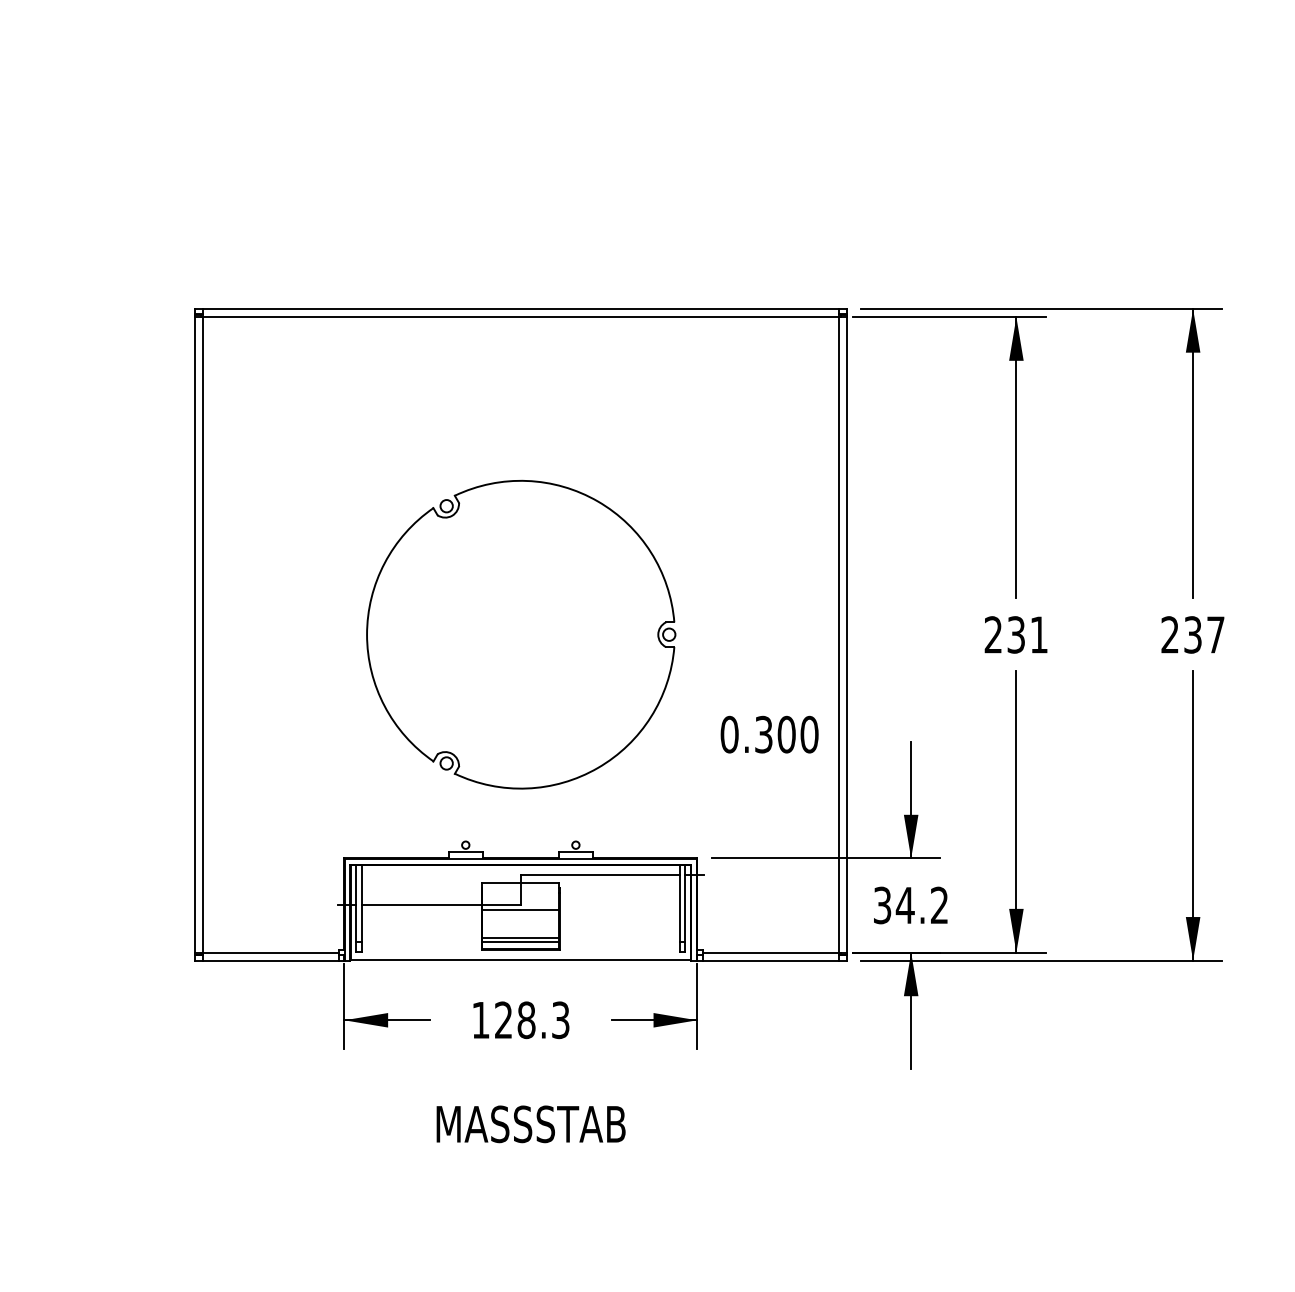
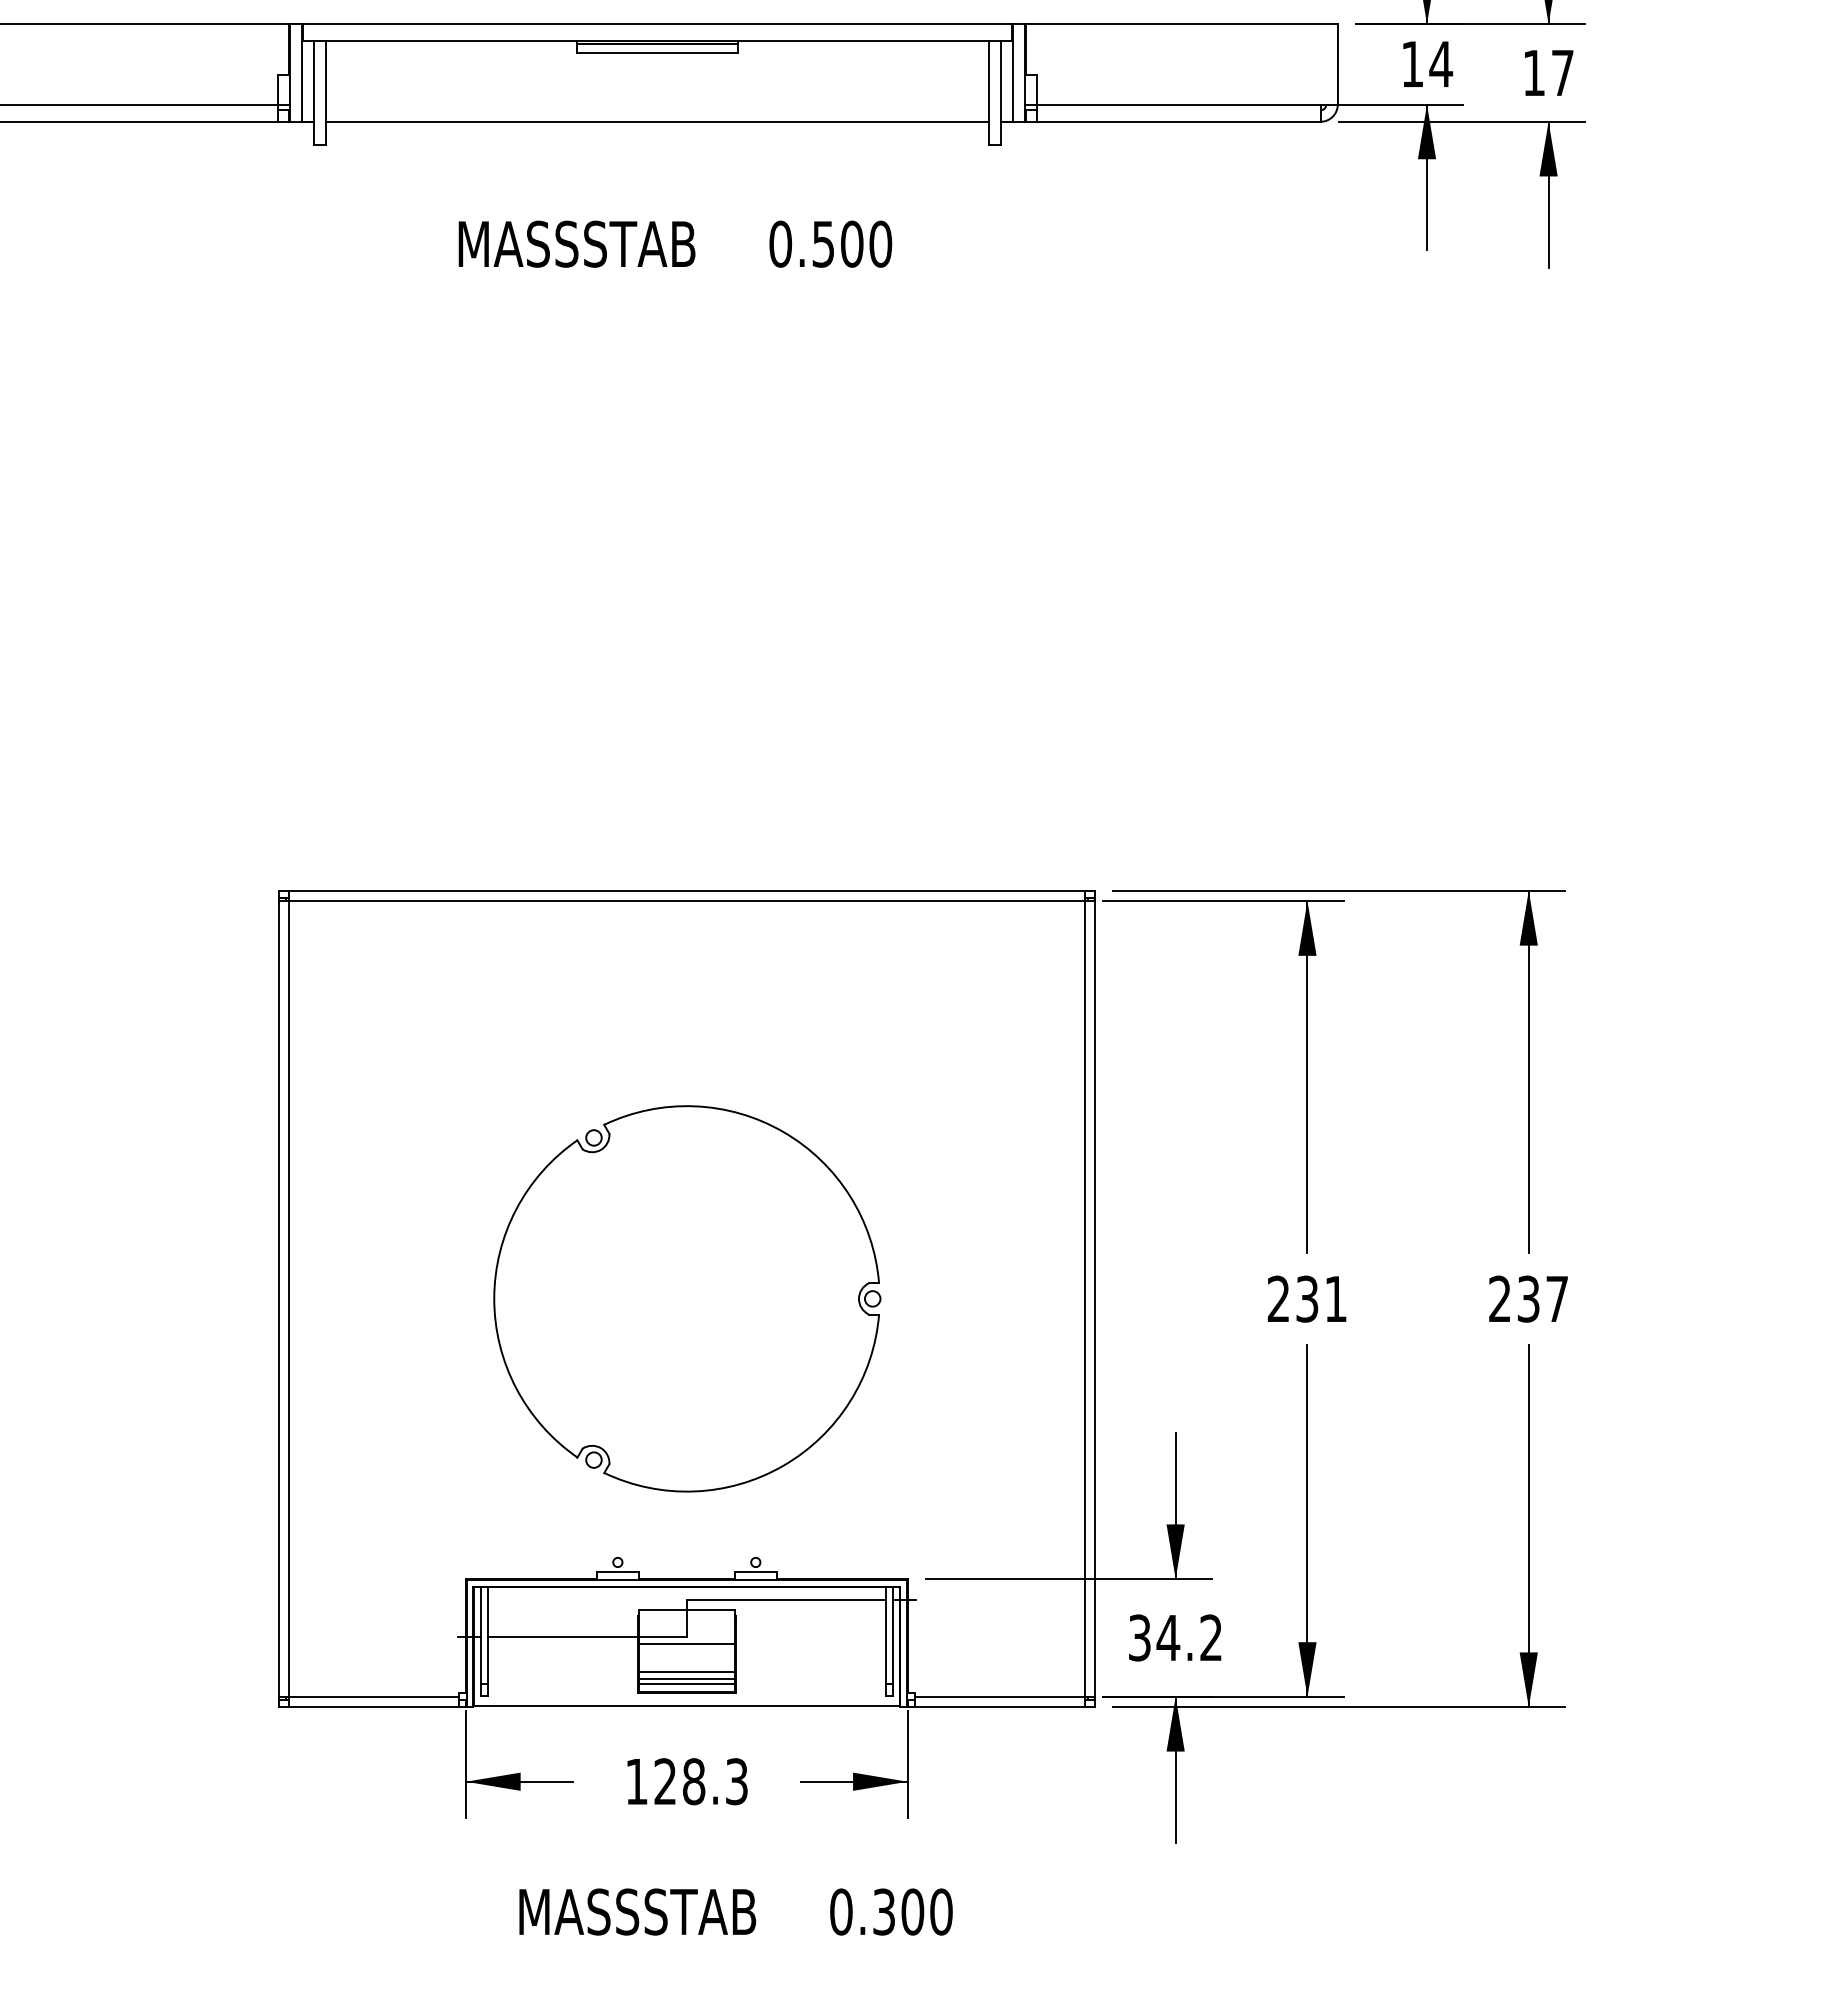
text: (769, 734) -> (891, 1911), moved
line: (520, 932) -> (686, 1671), added
text: (530, 1123) -> (637, 1911), moved

